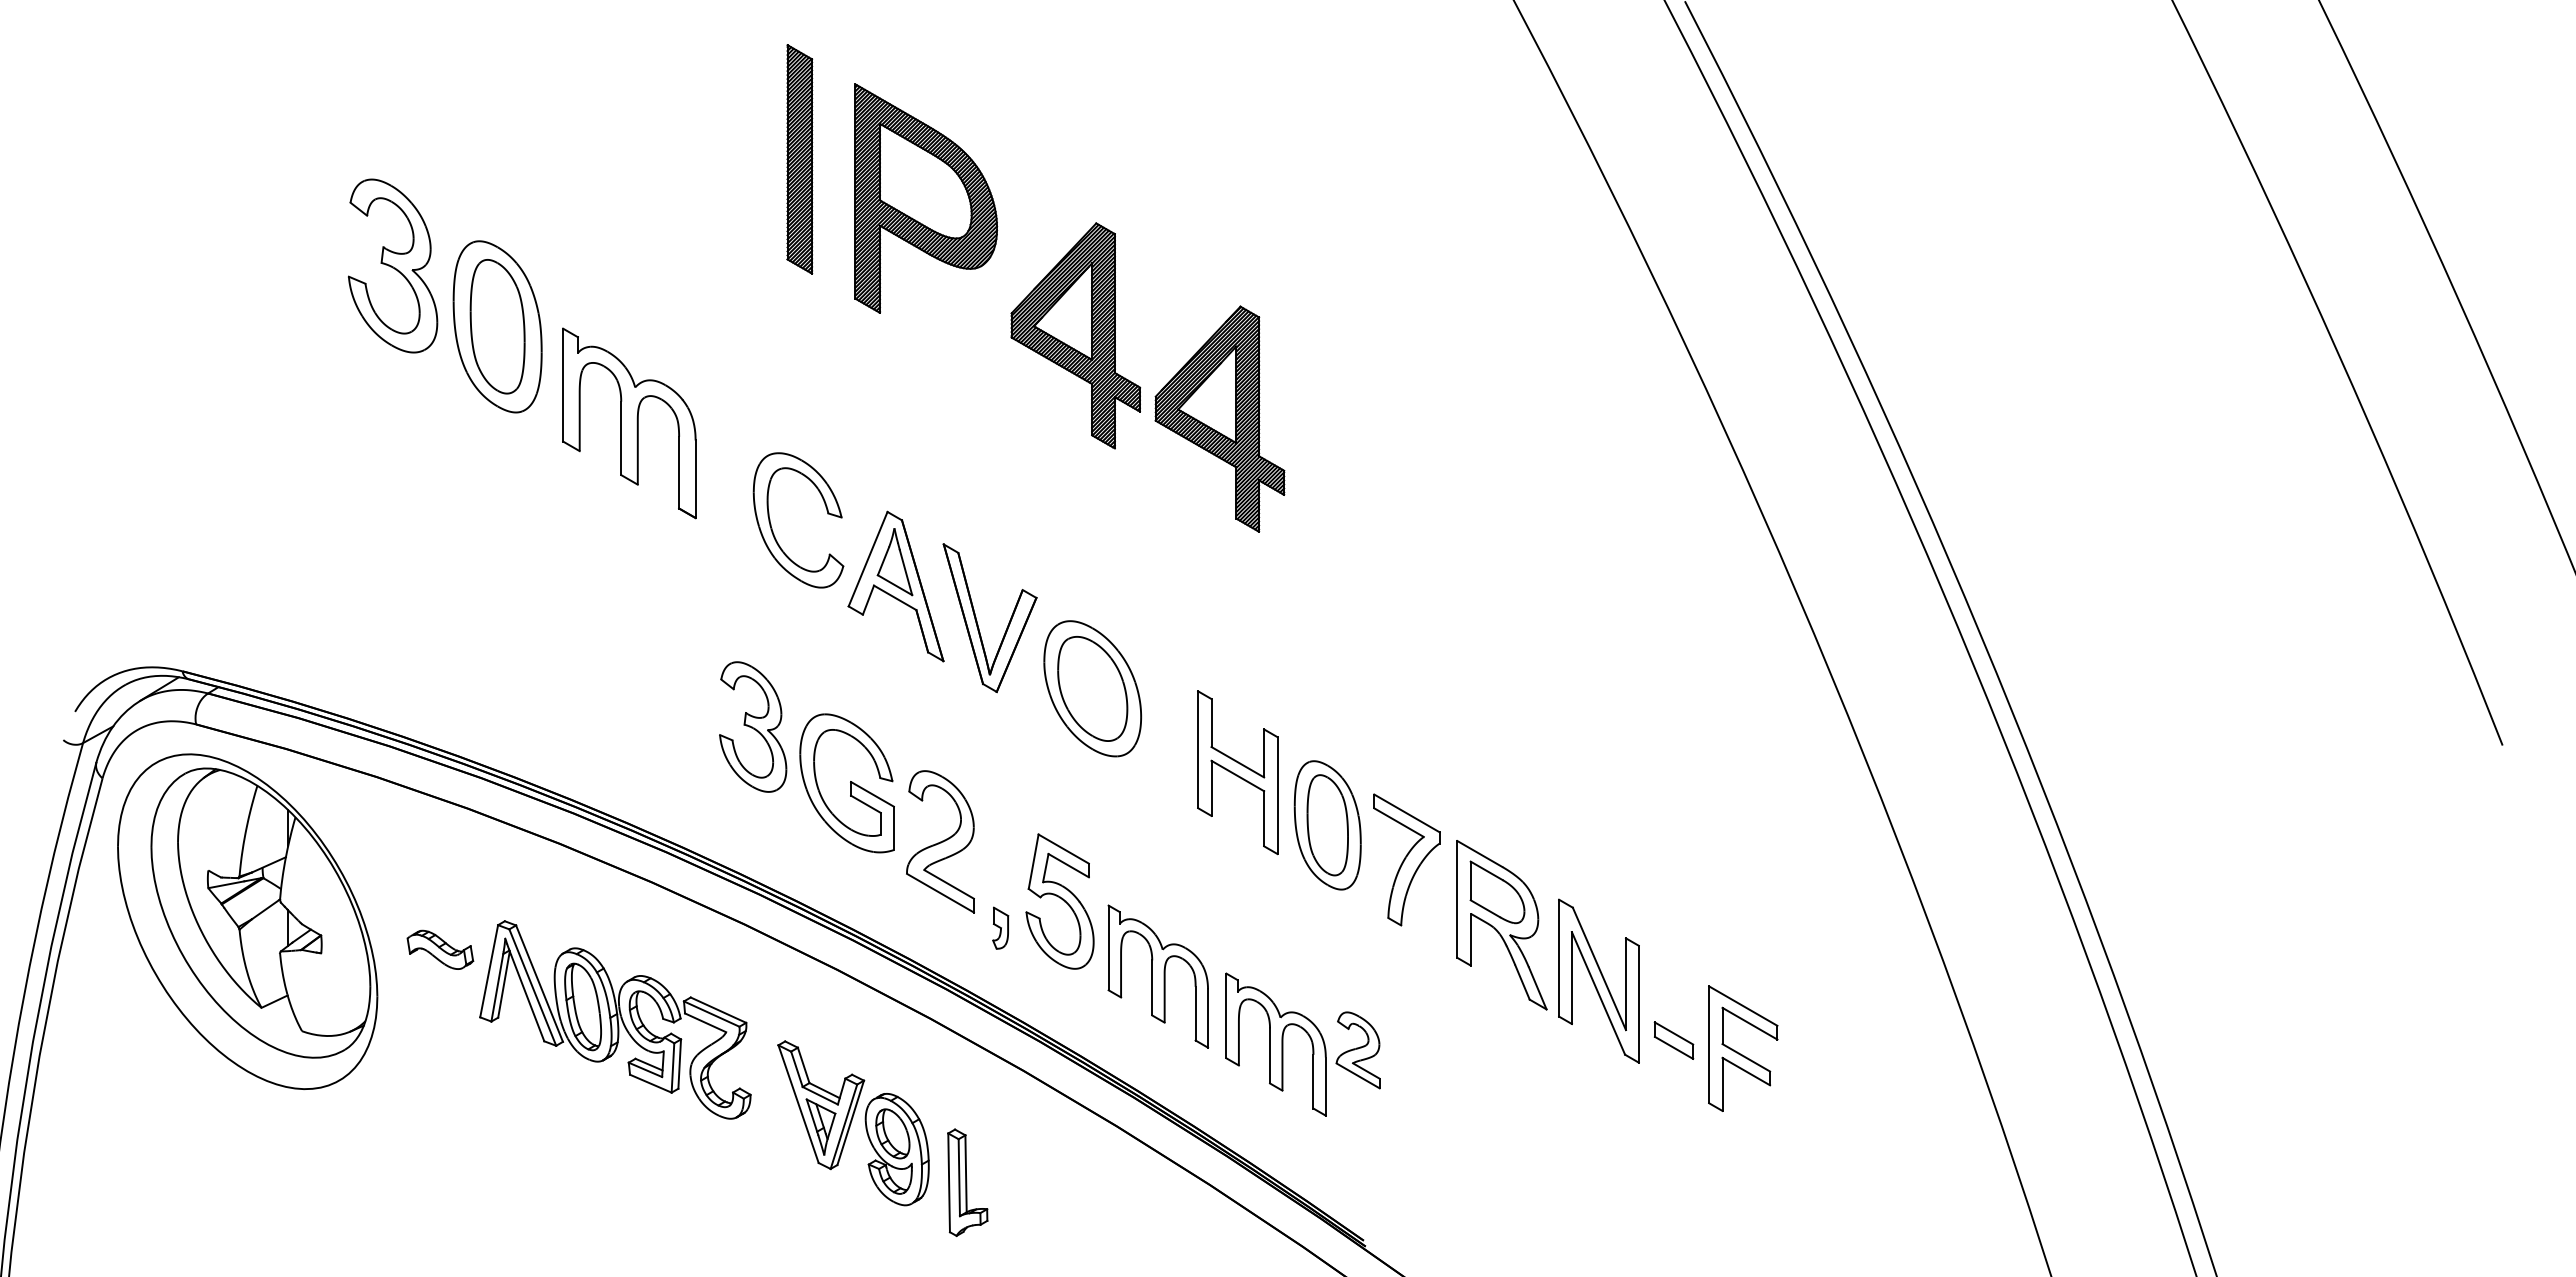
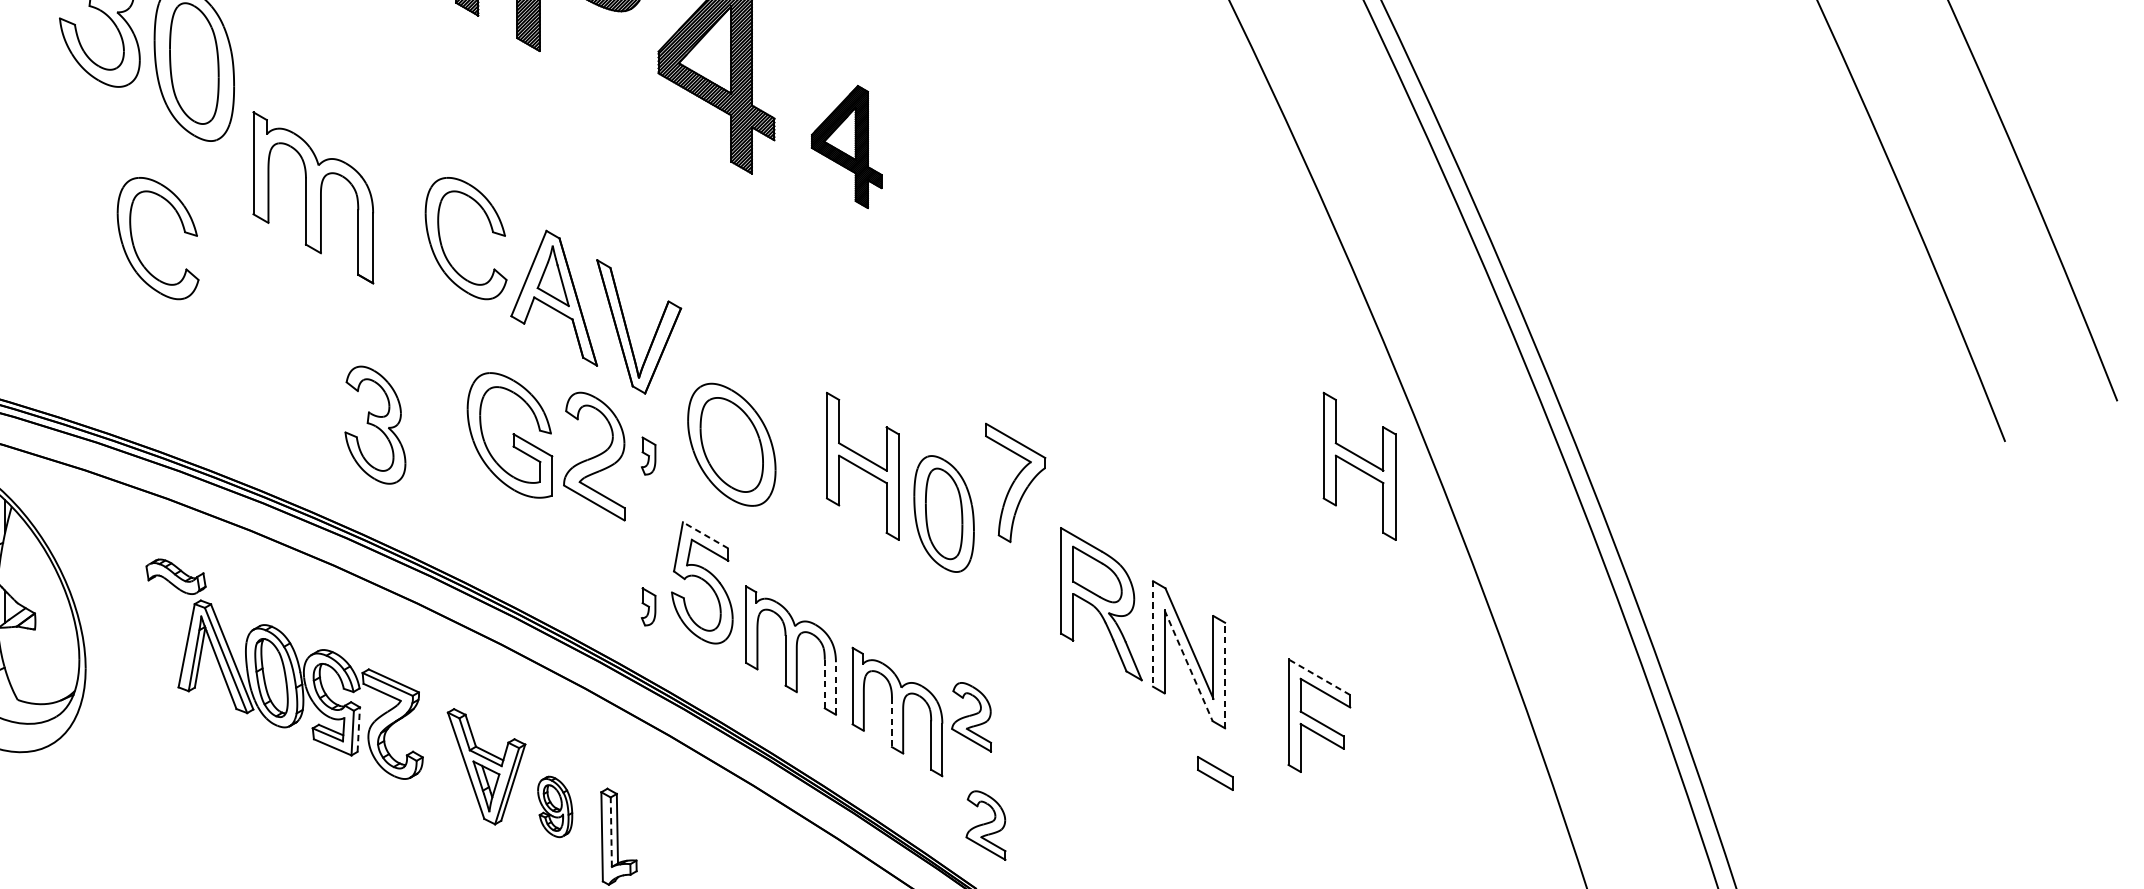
part: (1219, 418) -> (846, 146), size x0.6
part: (629, 423) -> (313, 197), moved
part: (431, 528) -> (134, 245), added
part: (1092, 688) -> (731, 444), moved
part: (753, 726) -> (375, 424), moved
part: (1000, 760) -> (648, 455), added
part: (1787, 772) -> (1359, 466), added
part: (846, 783) -> (509, 435), moved
part: (940, 841) -> (594, 456), moved
line: (1063, 848) -> (705, 534), solid -> dashed
part: (1406, 859) -> (1015, 482), moved
part: (440, 949) -> (176, 576), moved
line: (1559, 958) -> (1153, 634), solid -> dashed
line: (1598, 993) -> (1188, 665), solid -> dashed
line: (1638, 1003) -> (1224, 674), solid -> dashed
line: (1742, 1005) -> (1318, 676), solid -> dashed
line: (1195, 1013) -> (824, 683), solid -> dashed
line: (1208, 1018) -> (836, 688), solid -> dashed
part: (1673, 1040) -> (1214, 773), moved
line: (1270, 1055) -> (892, 721), solid -> dashed
line: (679, 1064) -> (358, 729), solid -> dashed
part: (896, 1149) -> (554, 806), size x0.6
part: (1373, 1170) -> (985, 825), added
line: (959, 1177) -> (611, 832), solid -> dashed

